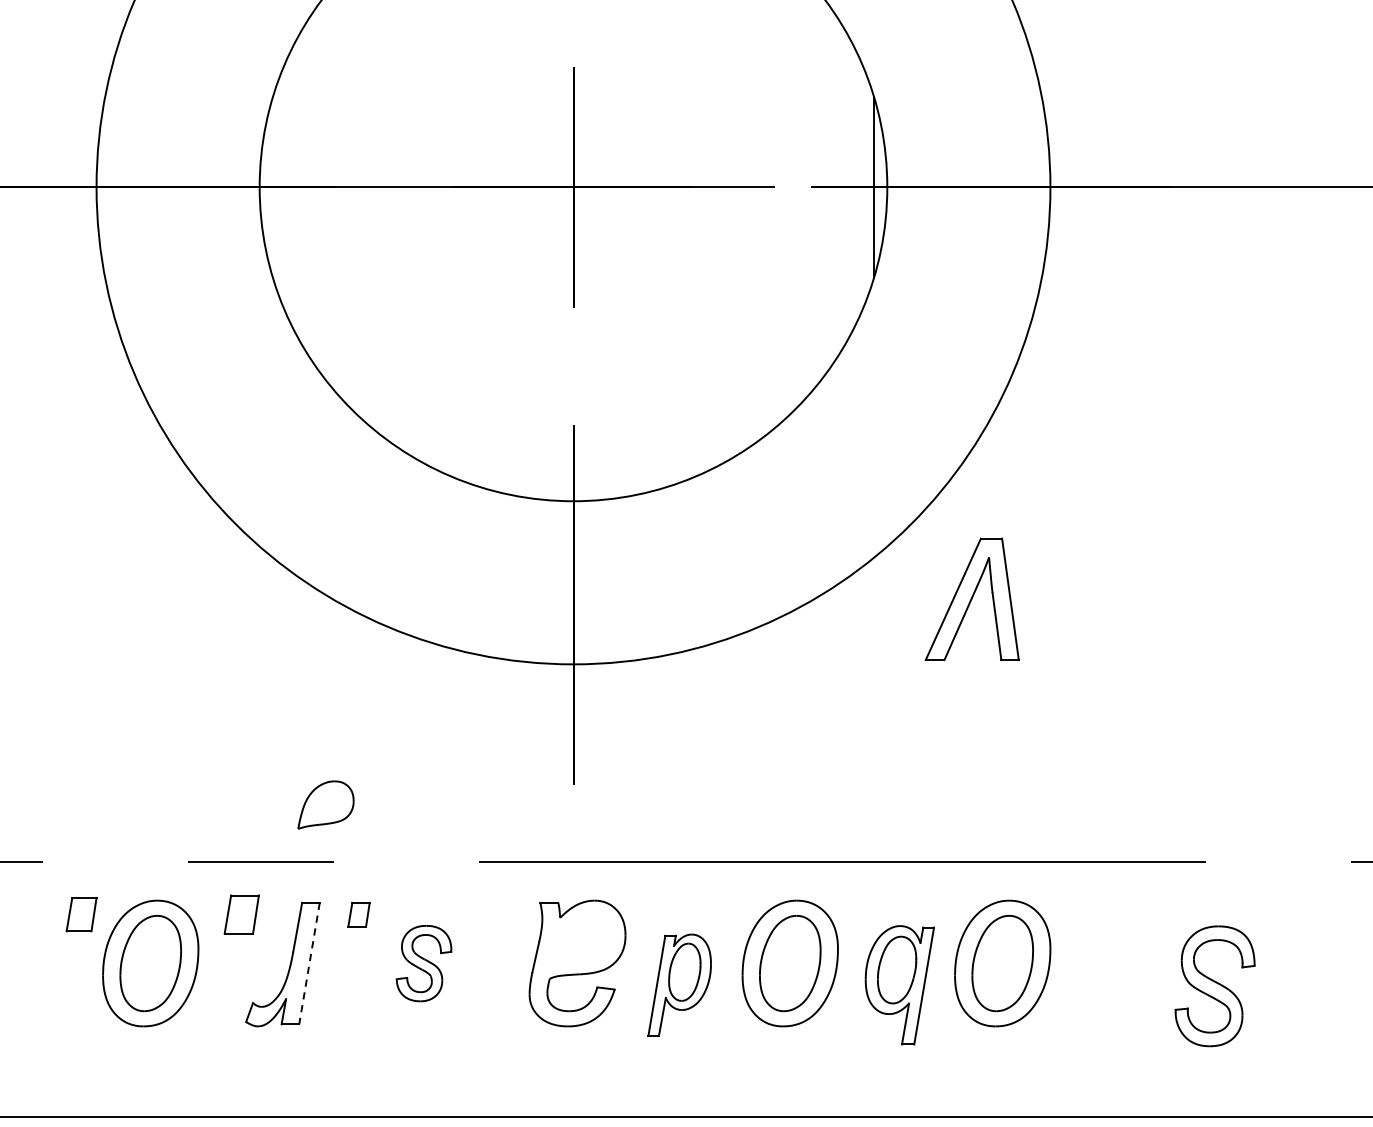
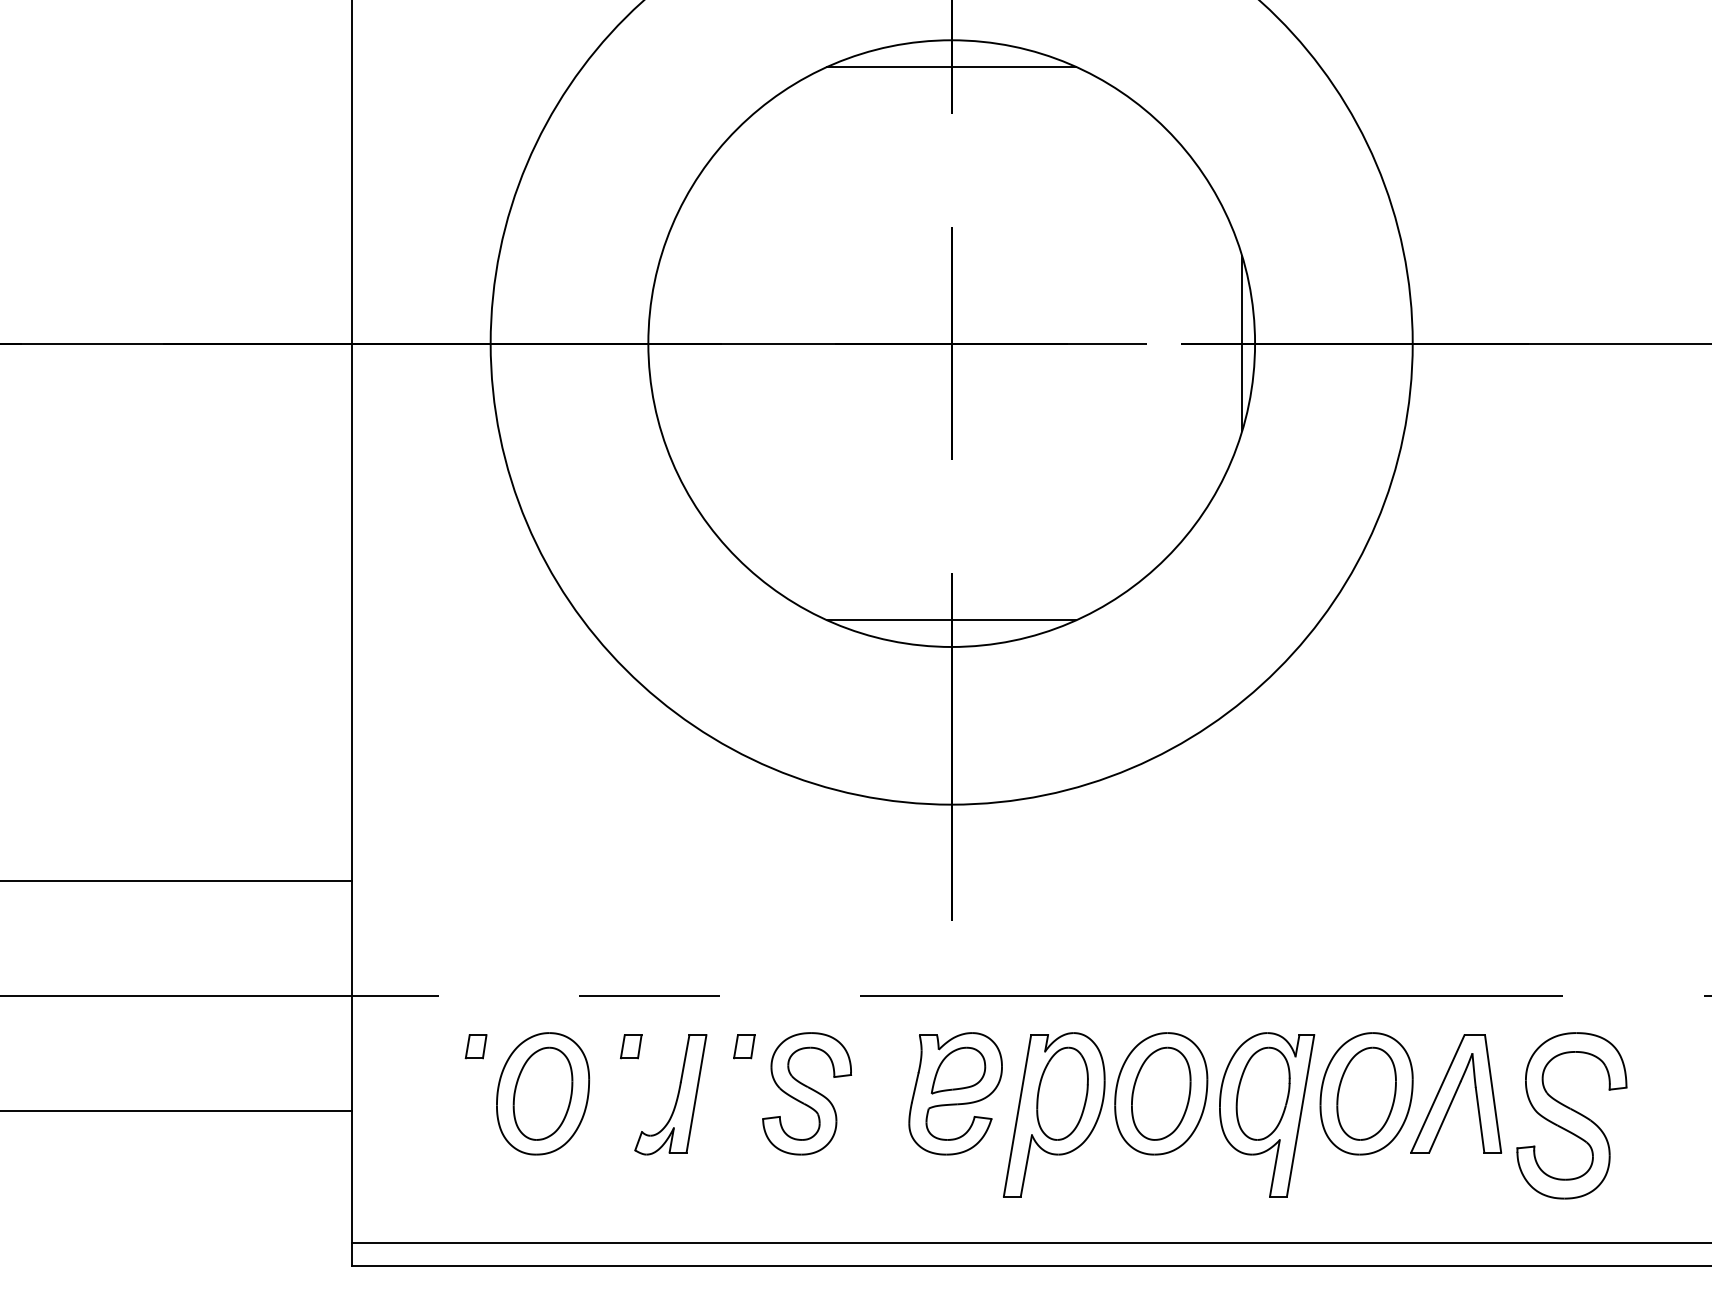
line: (573, 473) -> (951, 620), added
part: (972, 599) -> (1456, 1093), moved
part: (326, 804) -> (958, 1070), moved
part: (80, 914) -> (475, 1046), size x0.71
part: (242, 914) -> (631, 1046), size x0.62
line: (309, 963) -> (696, 1093), dashed -> solid
part: (424, 963) -> (807, 1093), size x1.67
part: (679, 984) -> (1054, 1114), size x1.67
part: (900, 984) -> (1267, 1114), size x1.43
part: (1214, 985) -> (1571, 1115), size x1.43

